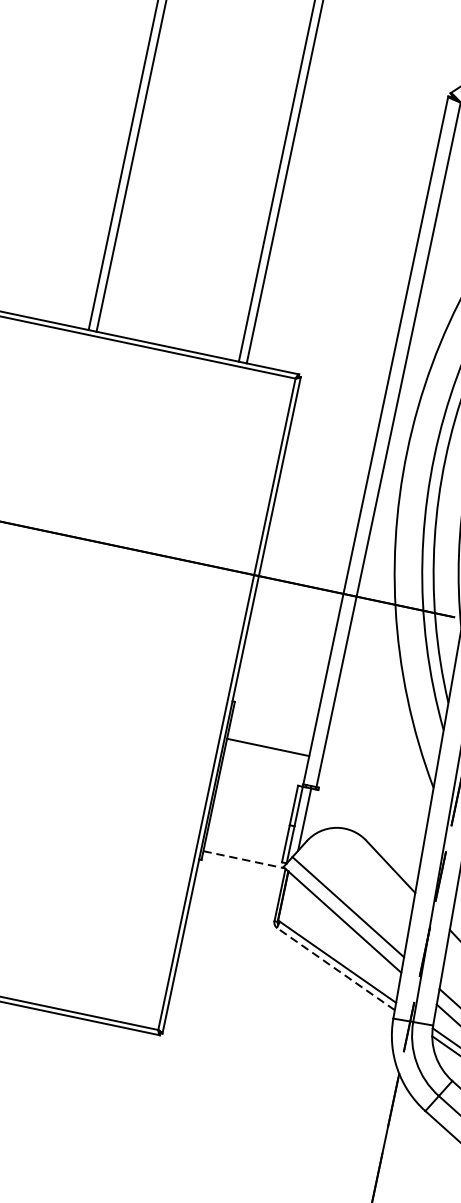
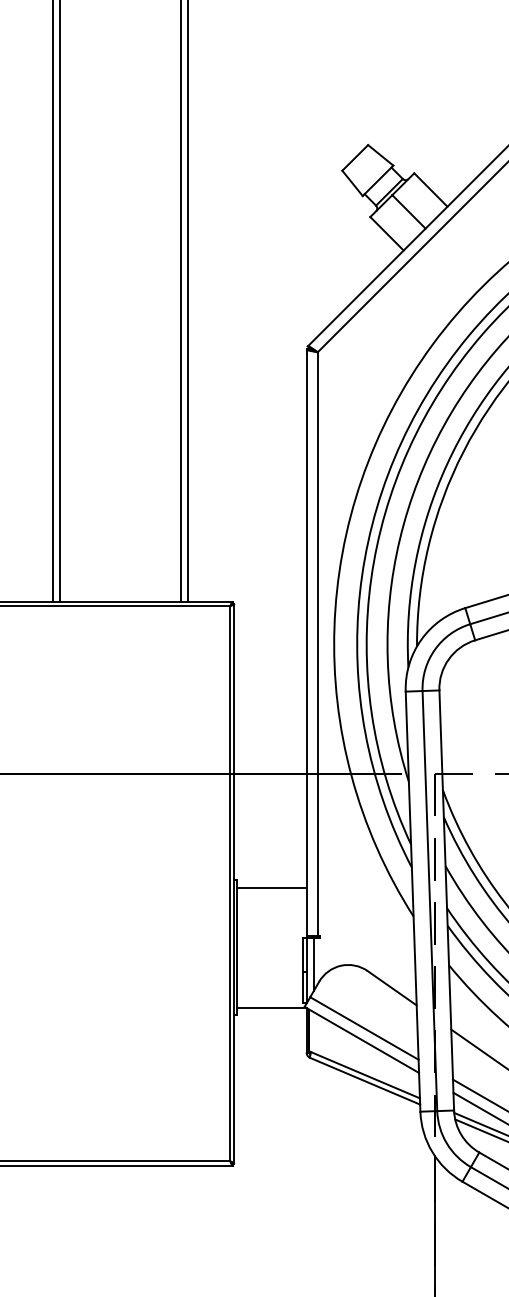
line: (268, 746) -> (271, 887), moved
line: (244, 859) -> (271, 1007), dashed -> solid
line: (336, 969) -> (365, 1081), dashed -> solid

